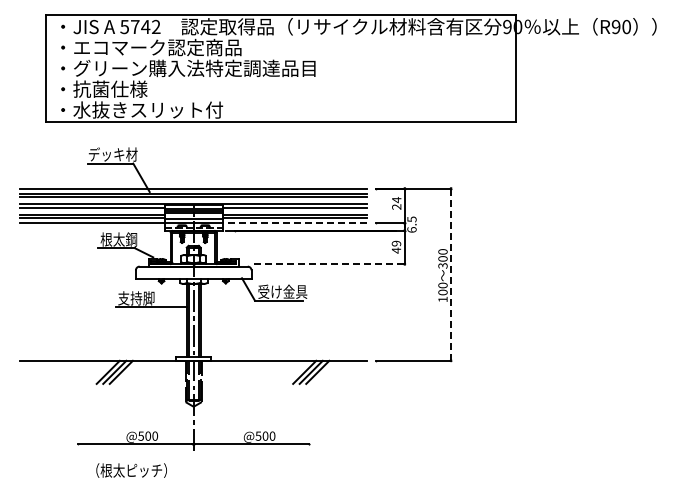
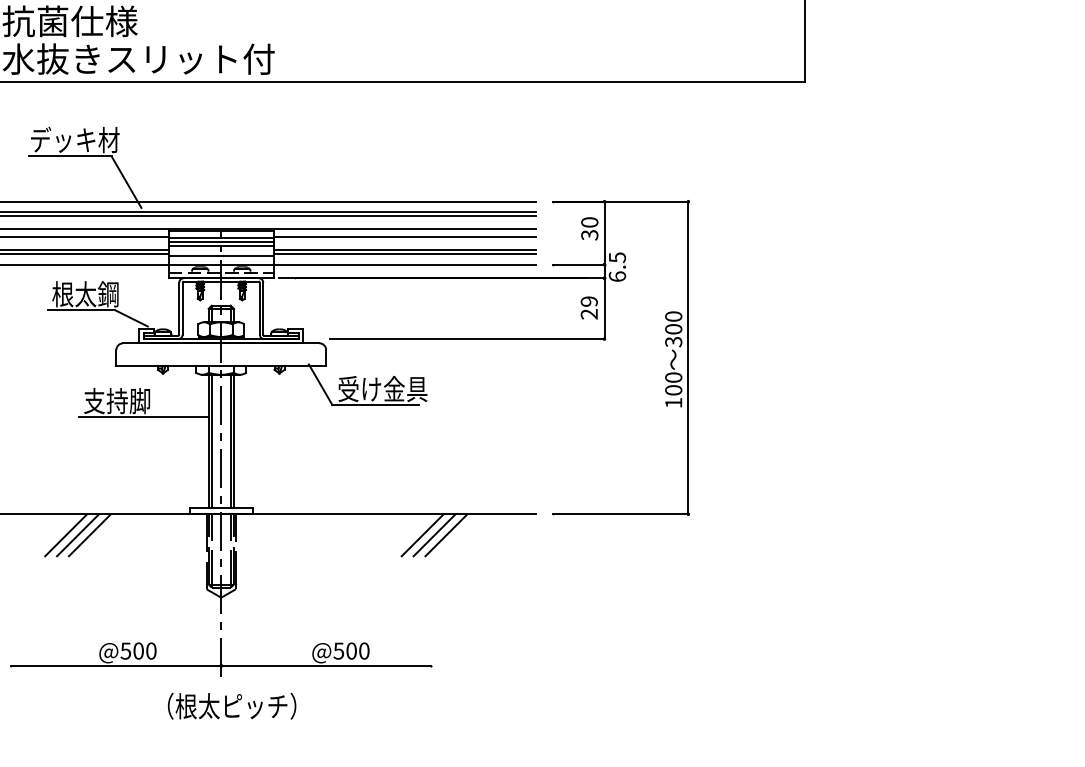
text: (396, 203) -> (589, 228), 24 -> 30
line: (294, 223) -> (404, 265), dashed -> solid
text: (396, 250) -> (589, 314), 49 -> 29
line: (329, 264) -> (467, 339), dashed -> solid
line: (451, 274) -> (689, 357), dashed -> solid
text: (131, 470) -> (231, 706), moved

